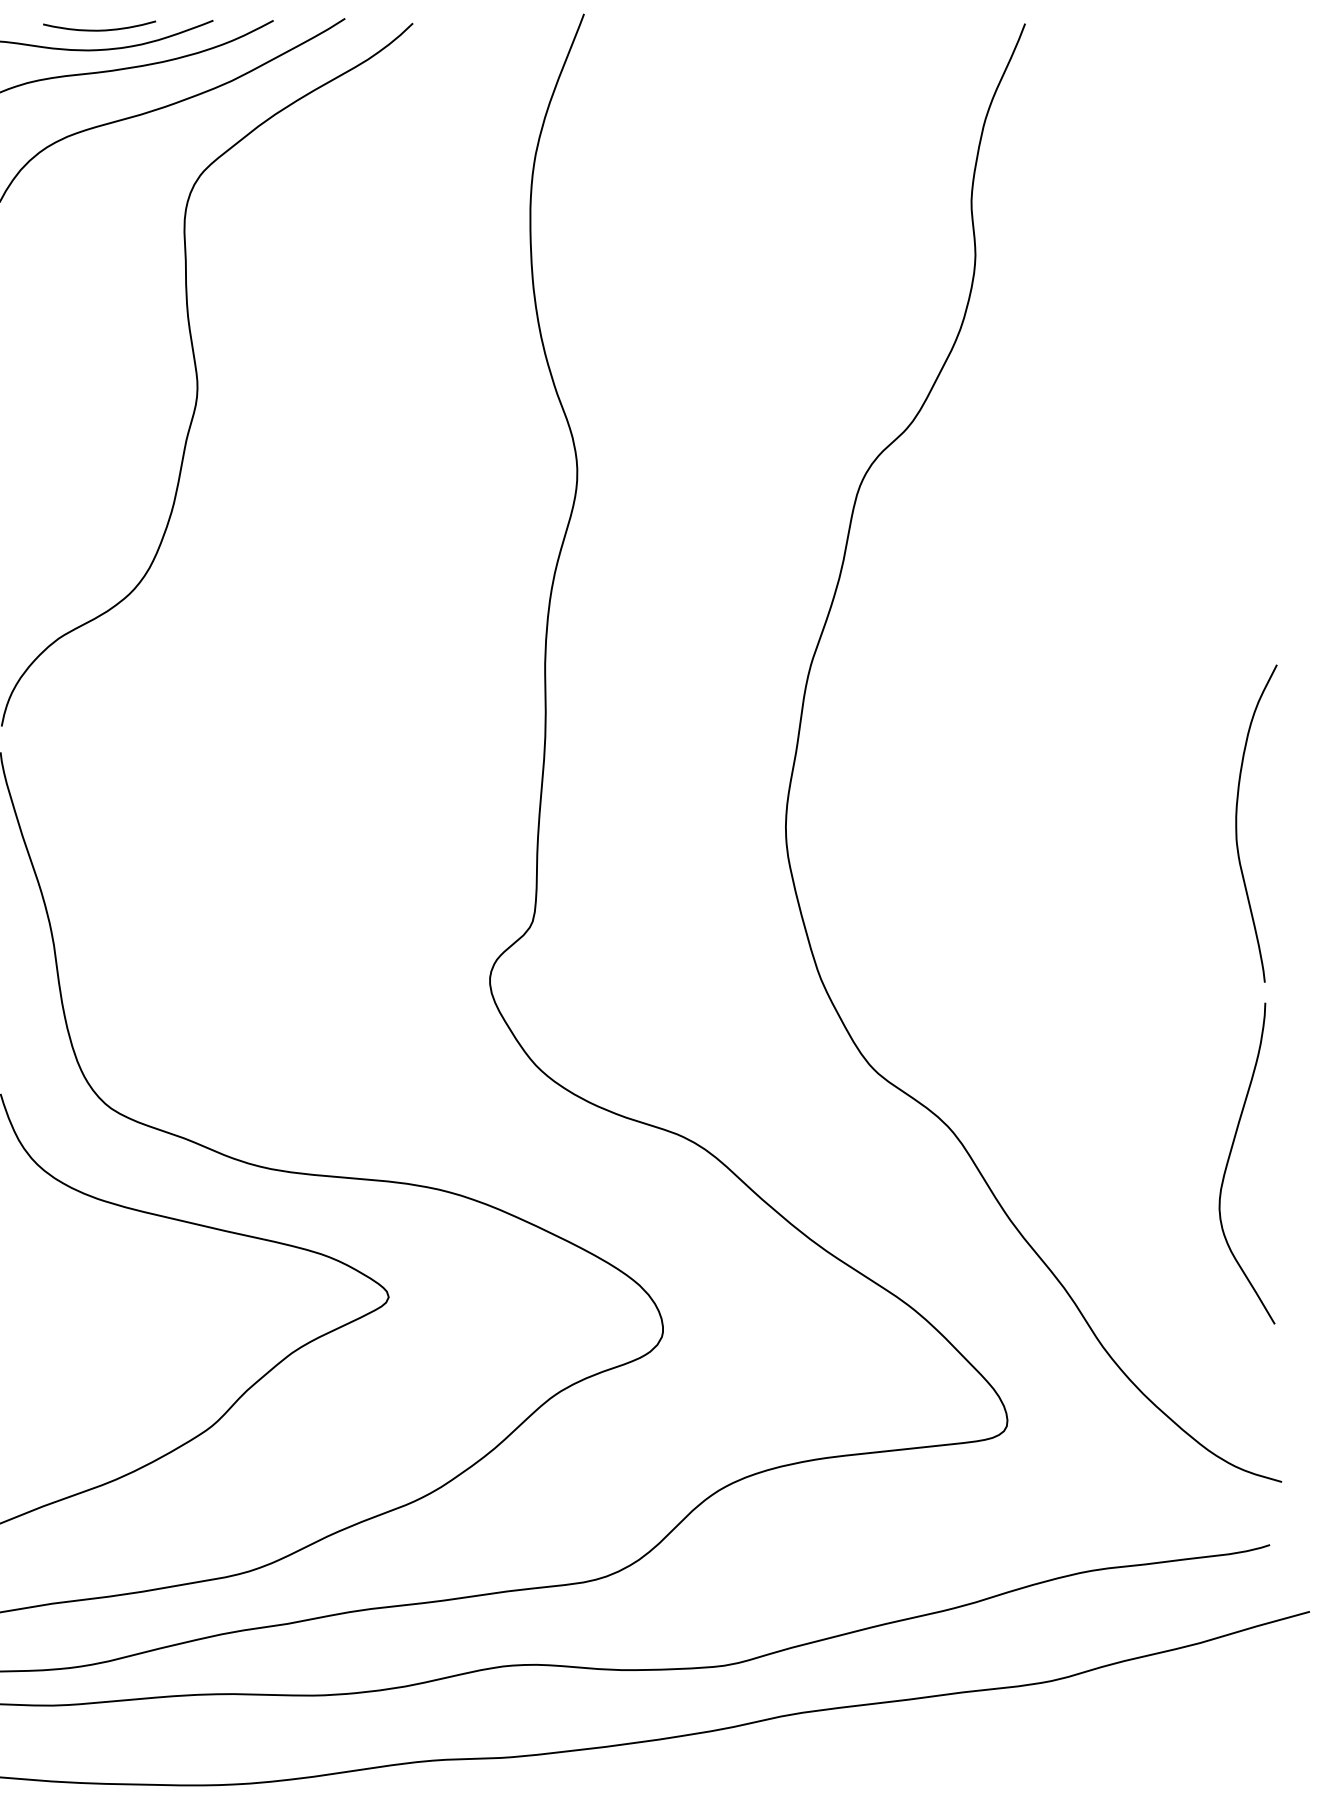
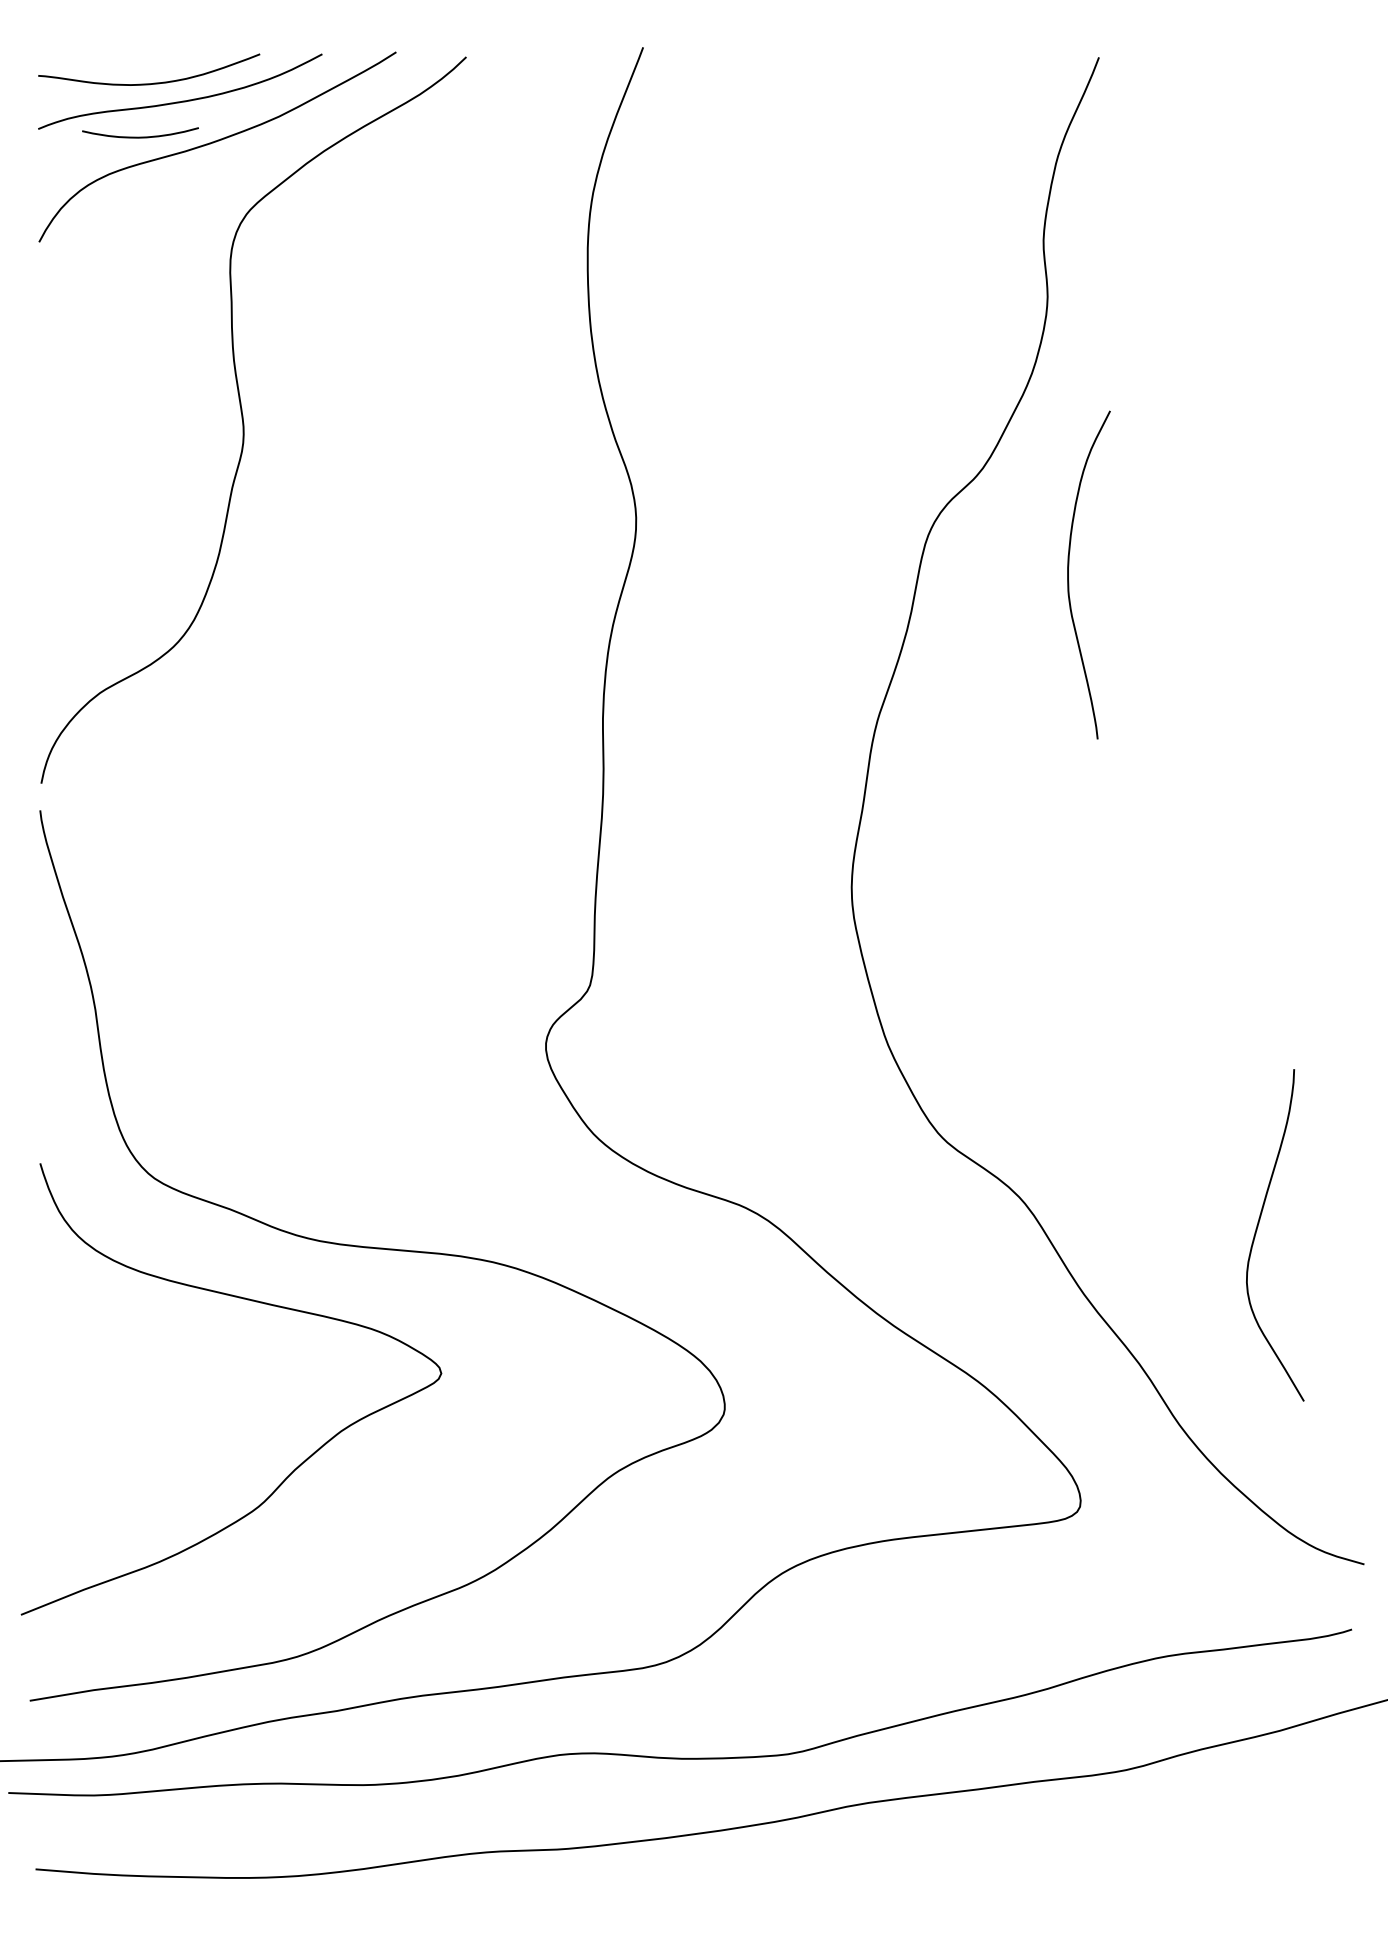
curve: (99, 29) -> (140, 136), moved
curve: (1236, 823) -> (1068, 574), moved
curve: (1229, 1158) -> (1257, 1230), moved

